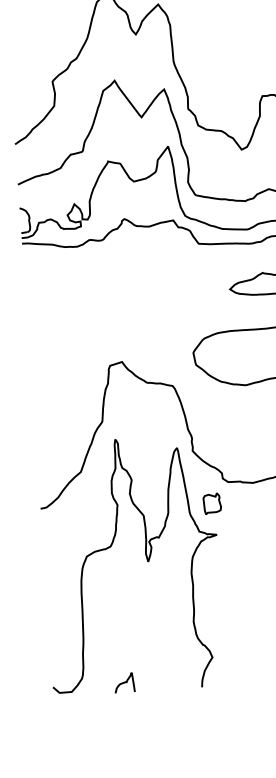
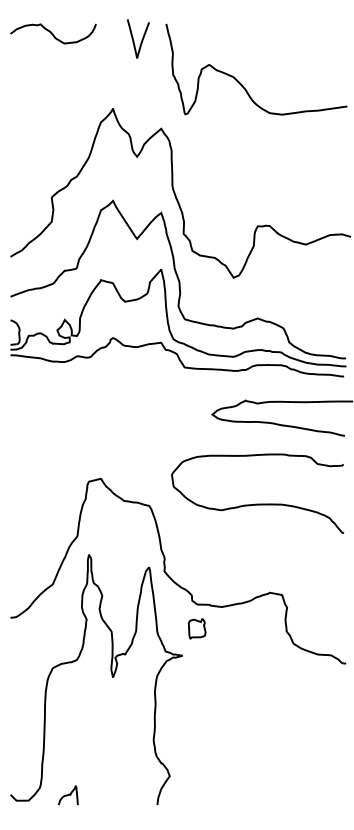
part: (212, 503) -> (197, 628), moved
curve: (124, 683) -> (68, 795), moved

